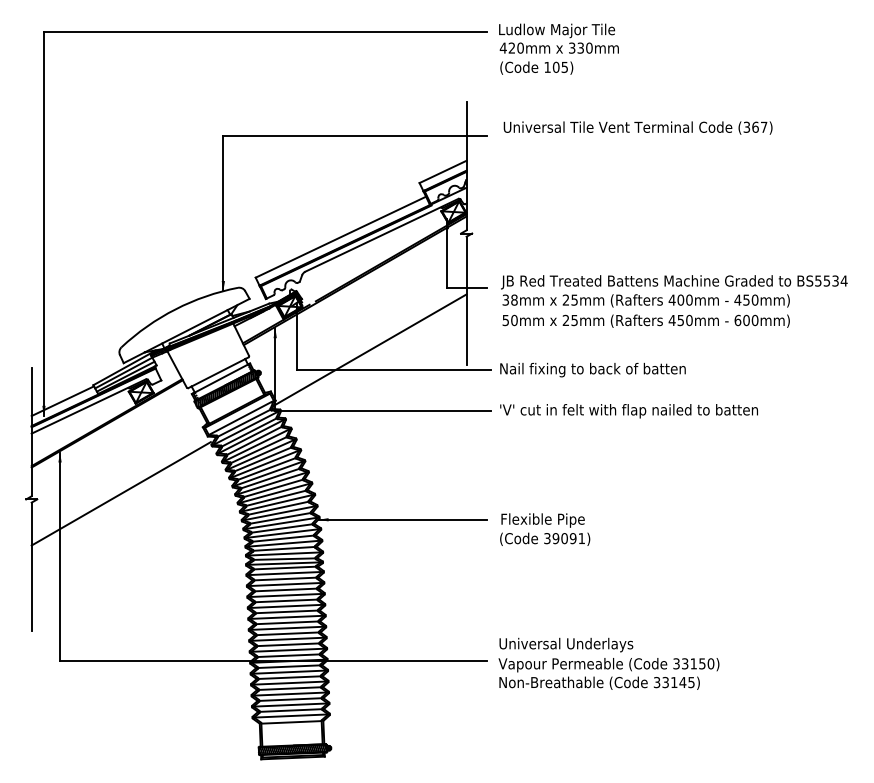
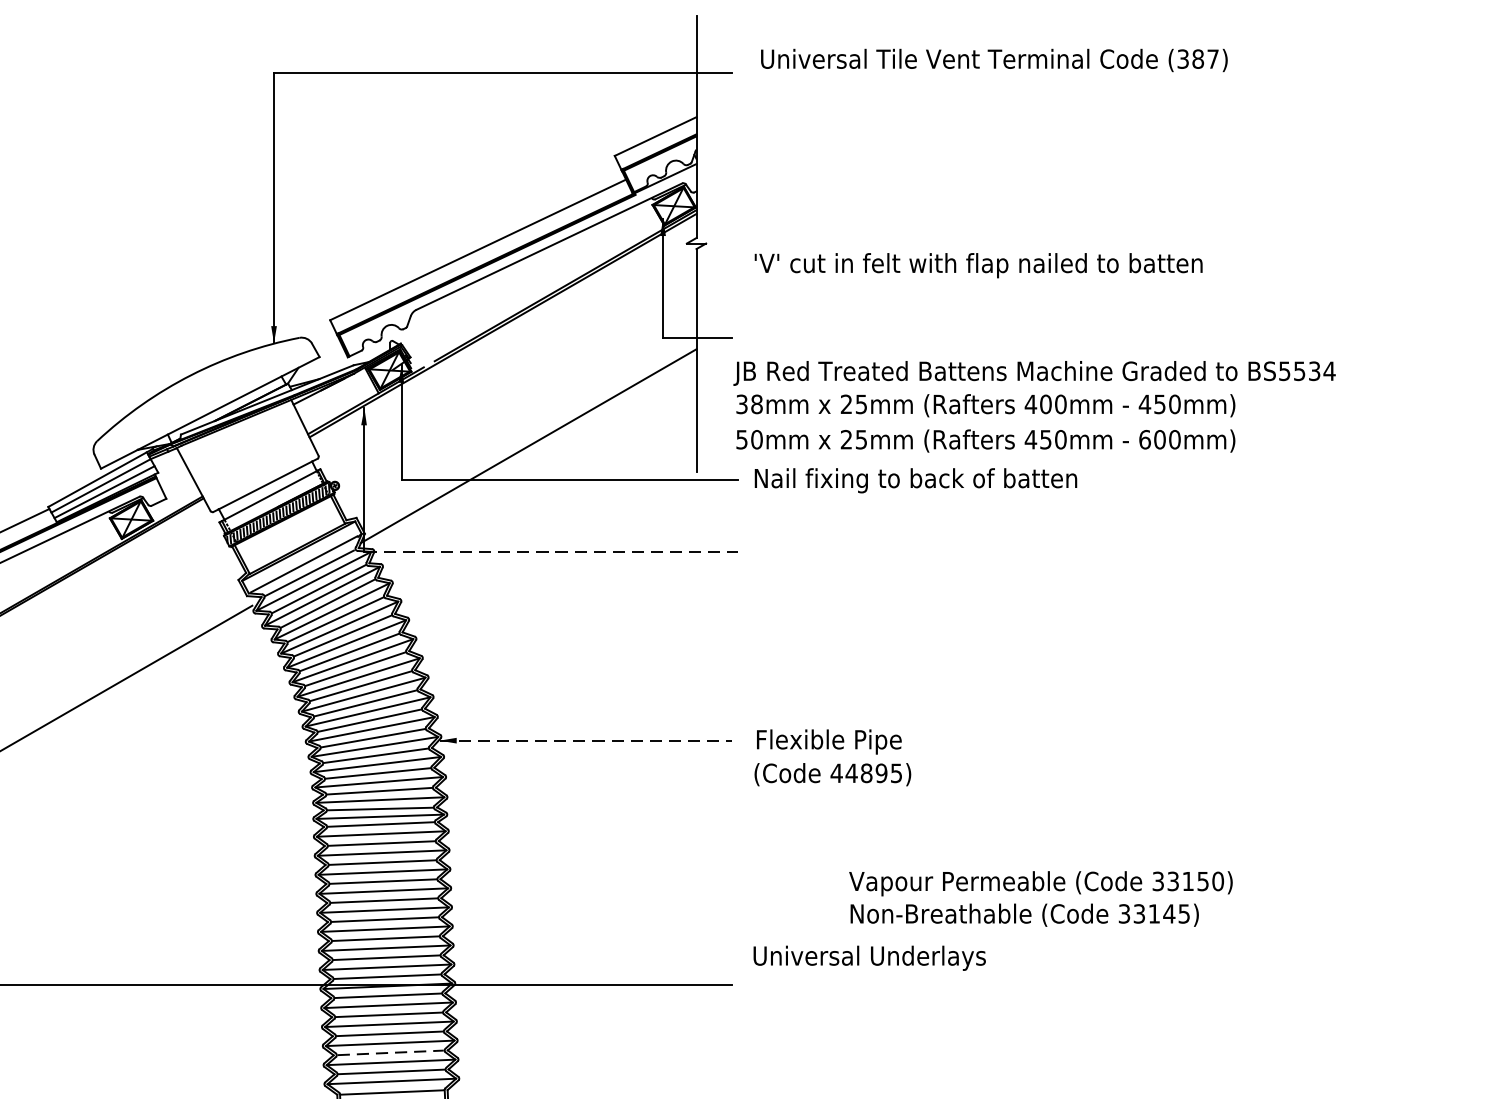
text: (755, 126) -> (1198, 57), (367) -> (387)
text: (674, 301) -> (1034, 406), moved
line: (383, 410) -> (552, 550), solid -> dashed
text: (628, 411) -> (977, 266), moved
line: (403, 519) -> (586, 740), solid -> dashed
text: (563, 538) -> (864, 773), 39091) -> 44895)
text: (608, 673) -> (1040, 898), moved
line: (290, 699) -> (390, 1052), solid -> dashed

